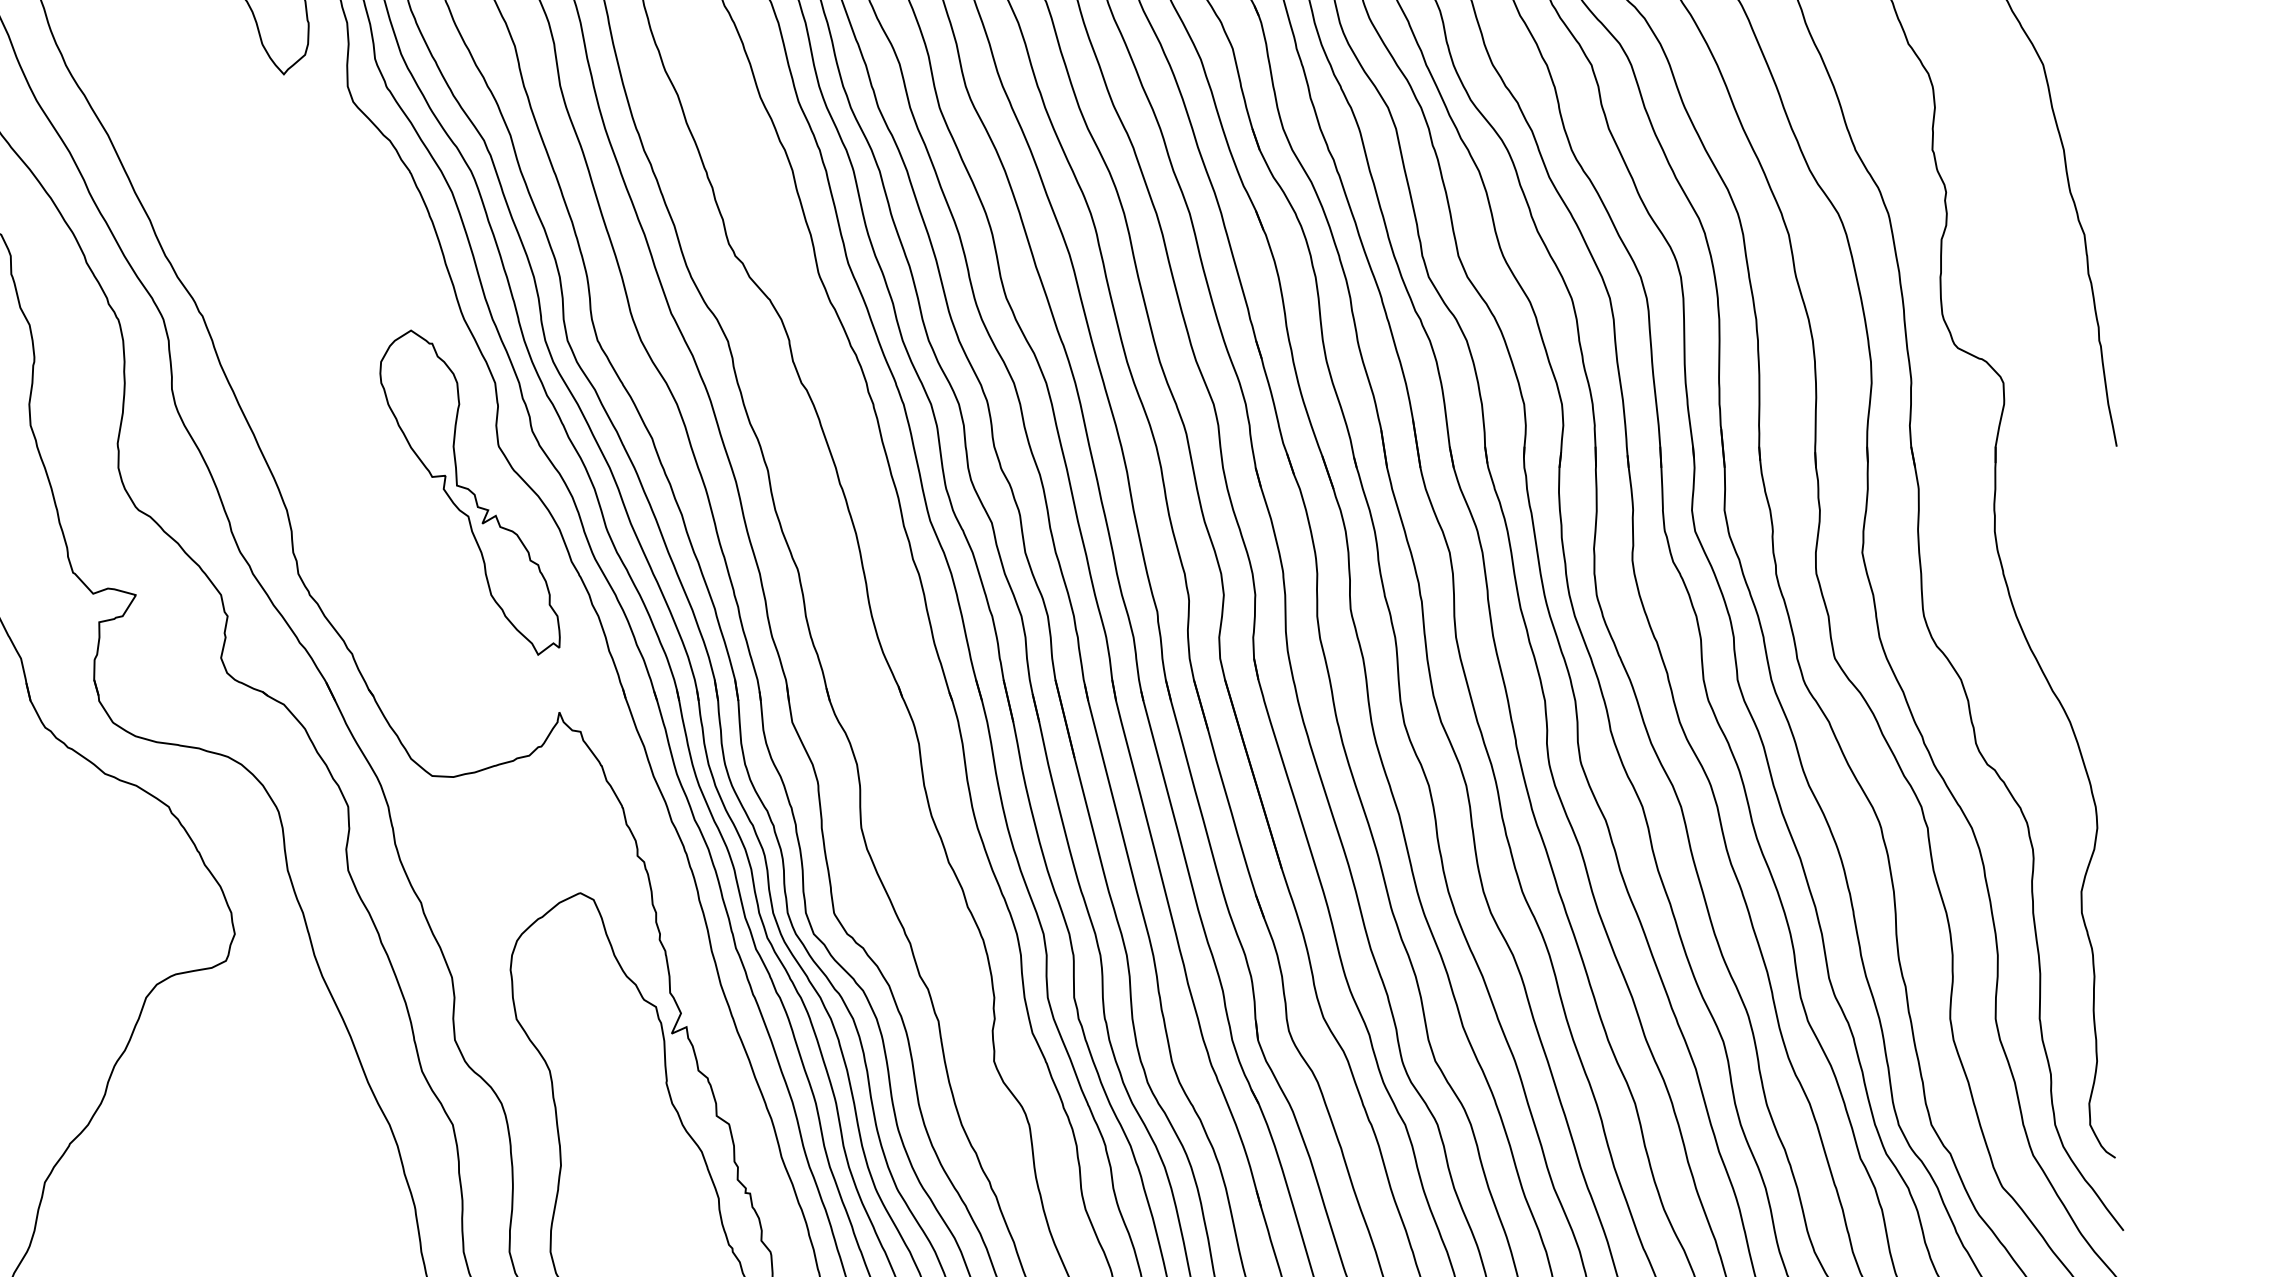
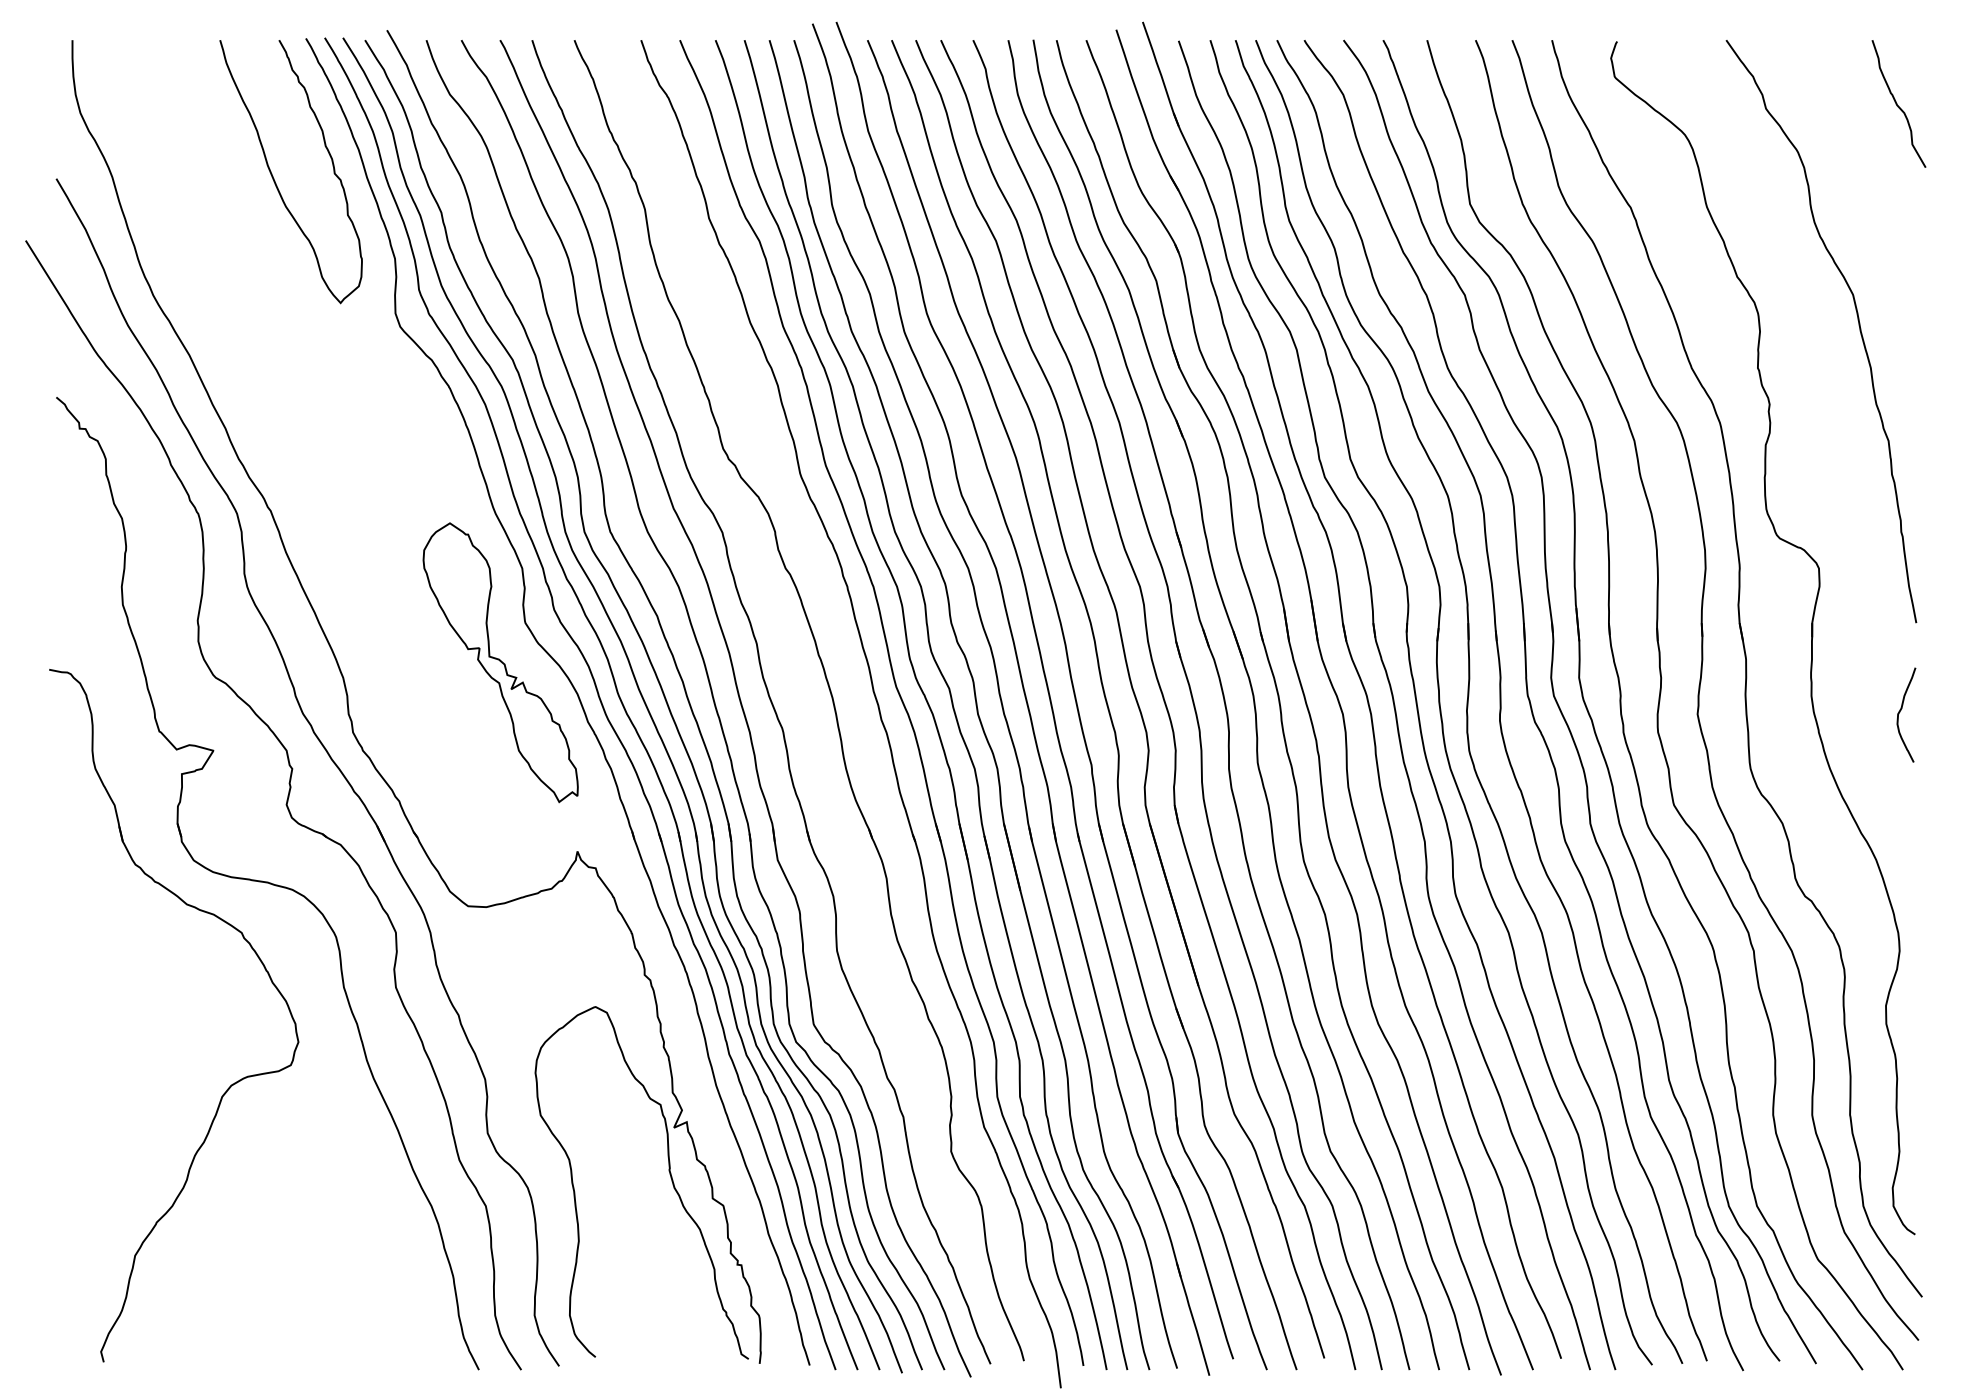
curve: (2098, 550) -> (1900, 712), added

